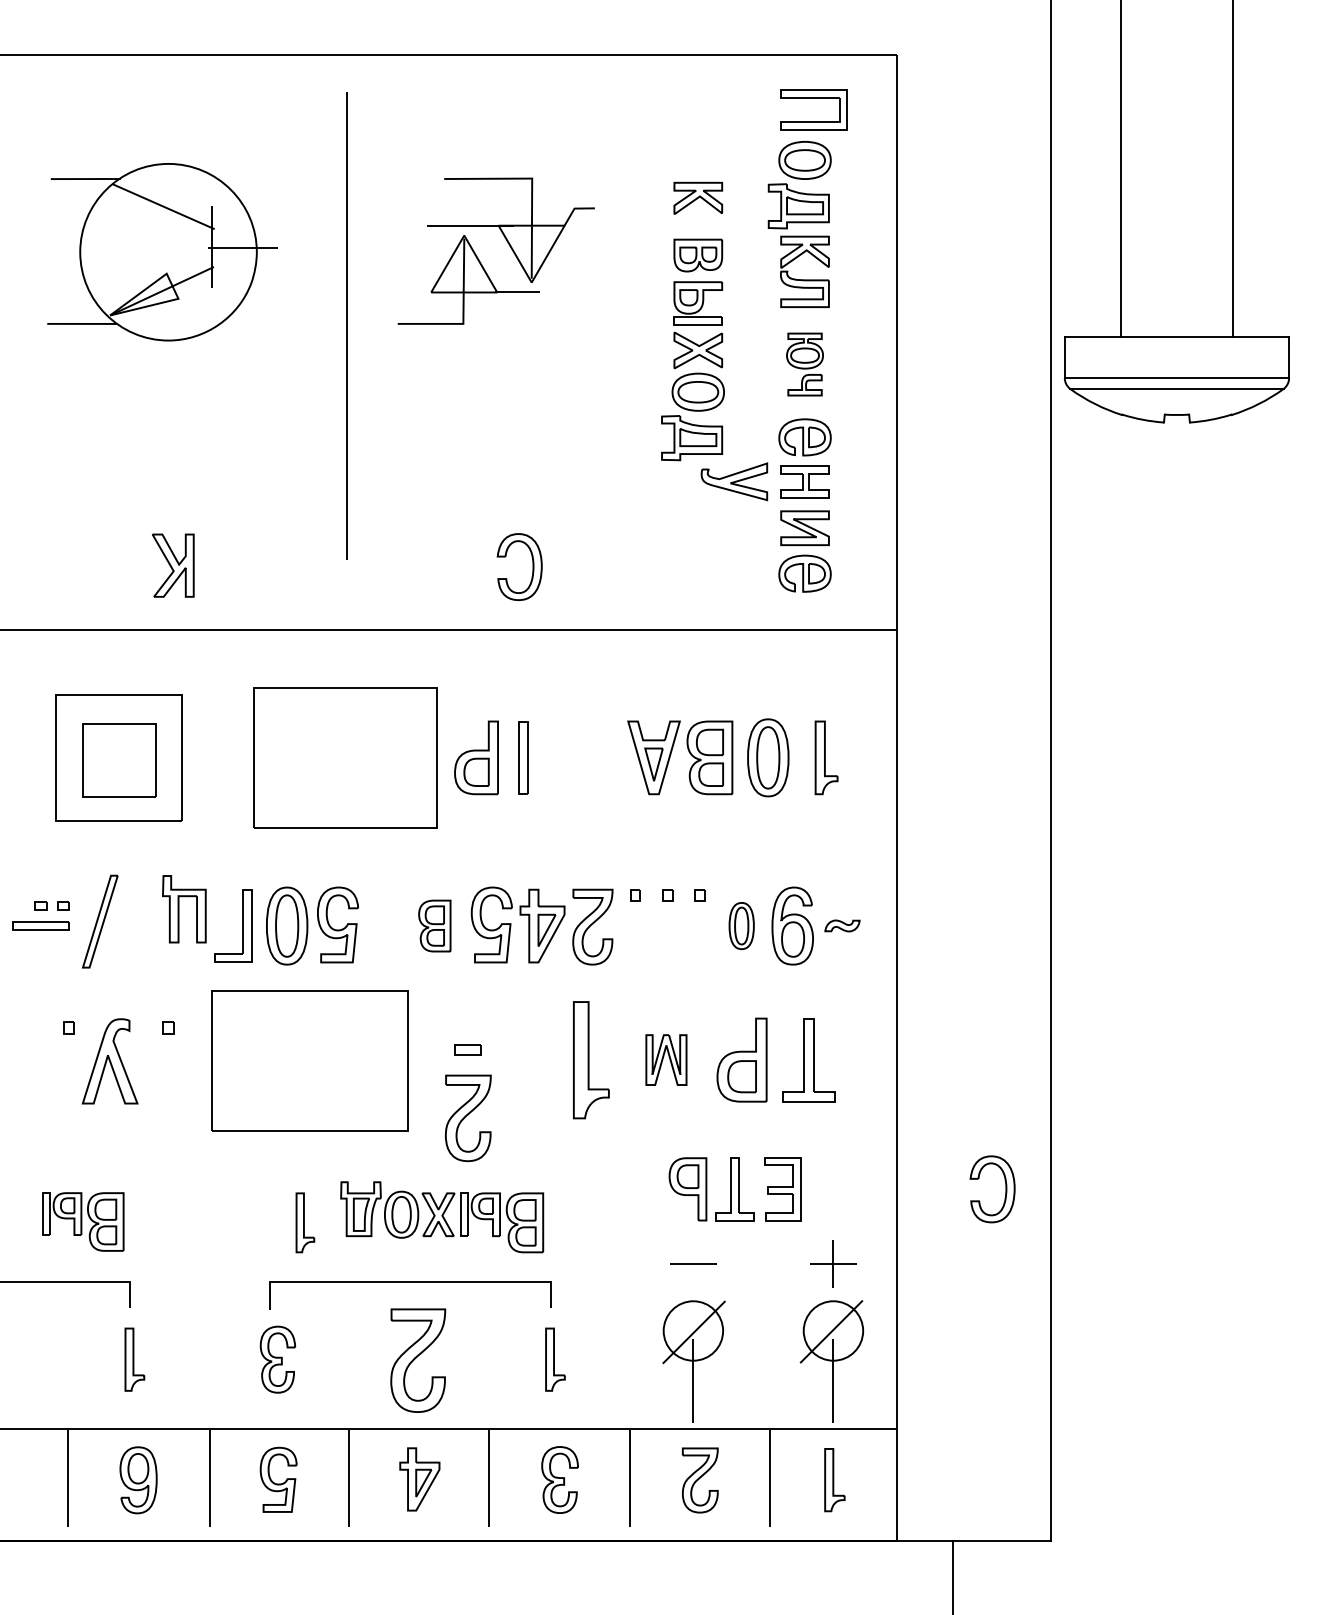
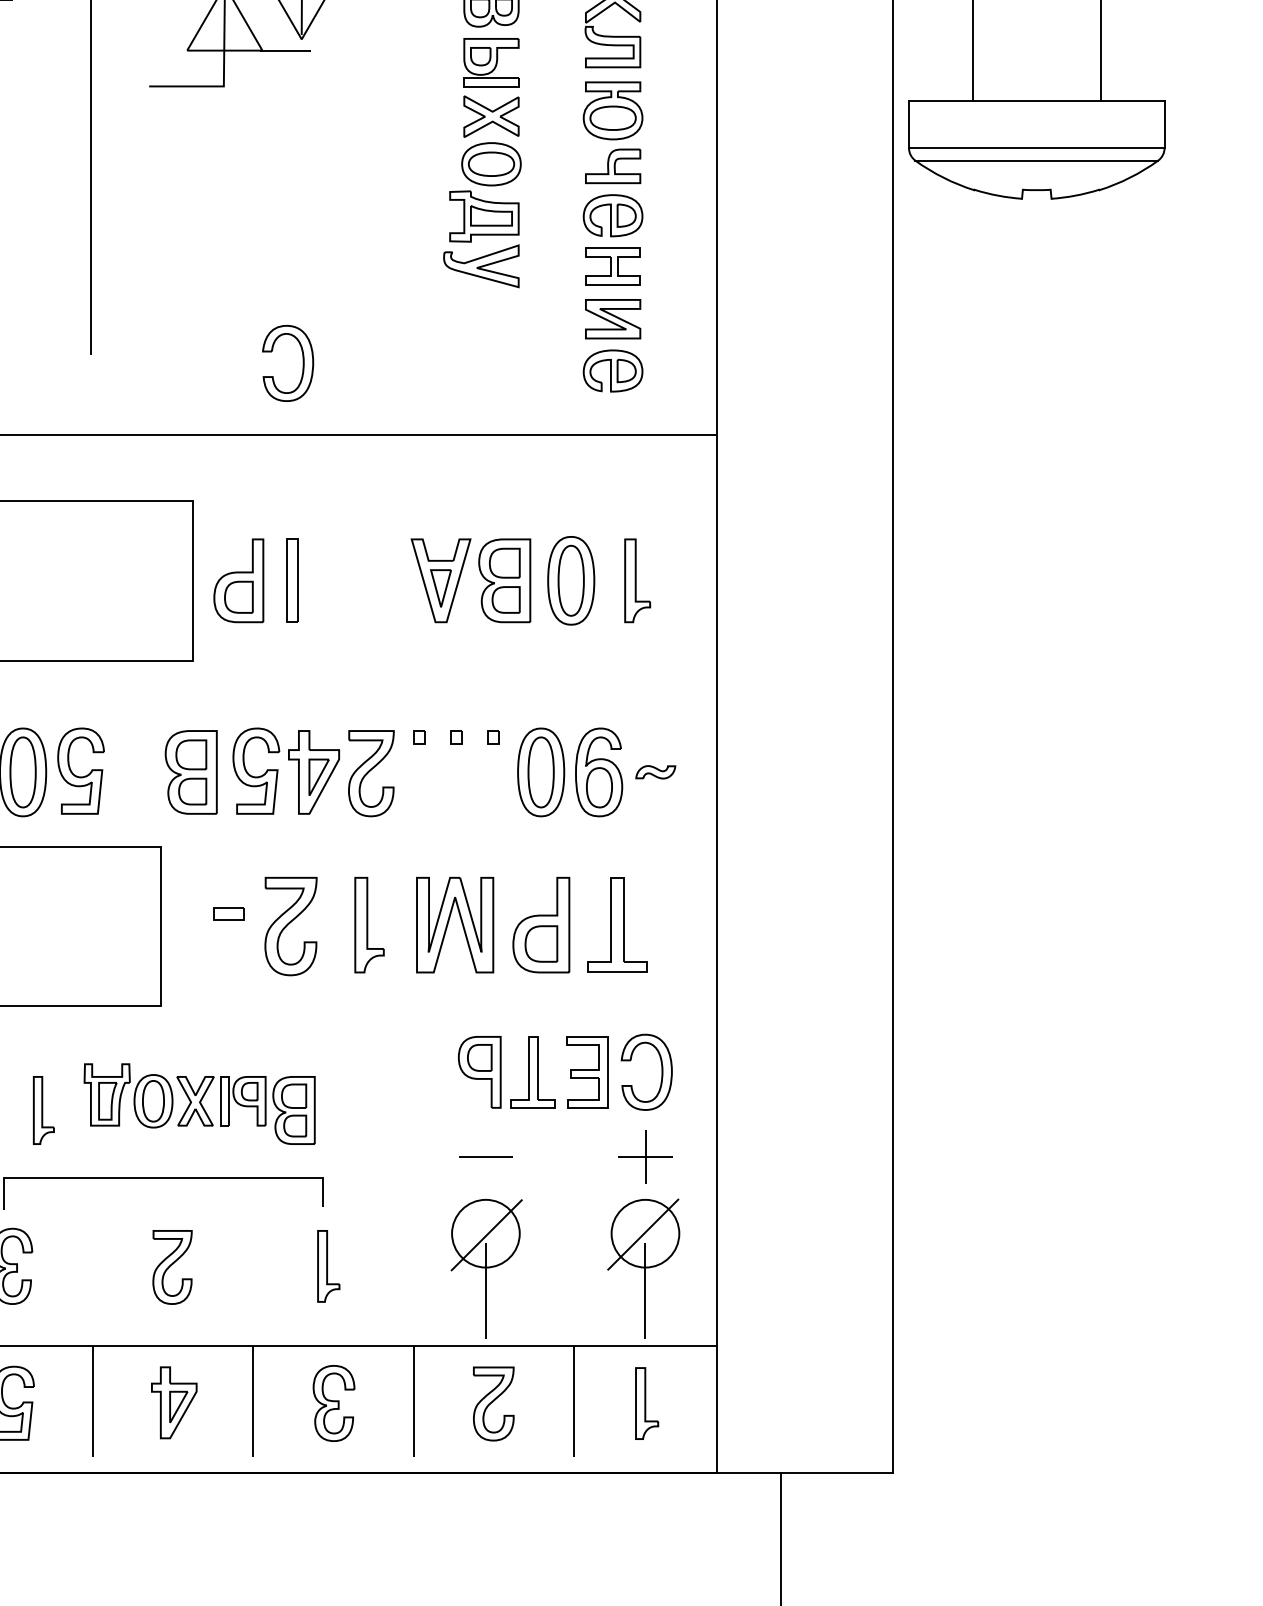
part: (804, 364) -> (612, 132), size x1.43
part: (734, 481) -> (481, 265), moved
part: (434, 925) -> (190, 771), size x1.43
part: (741, 925) -> (540, 771), size x1.67
part: (590, 1059) -> (368, 924), size x0.71
part: (666, 1059) -> (455, 924), size x1.67
part: (468, 1118) -> (291, 926), moved
part: (1005, 1189) -> (661, 1072), moved
part: (418, 1360) -> (172, 1267), size x0.62

